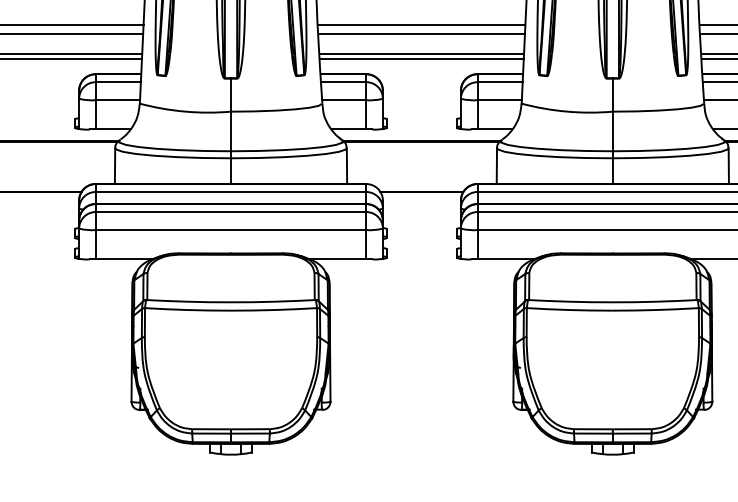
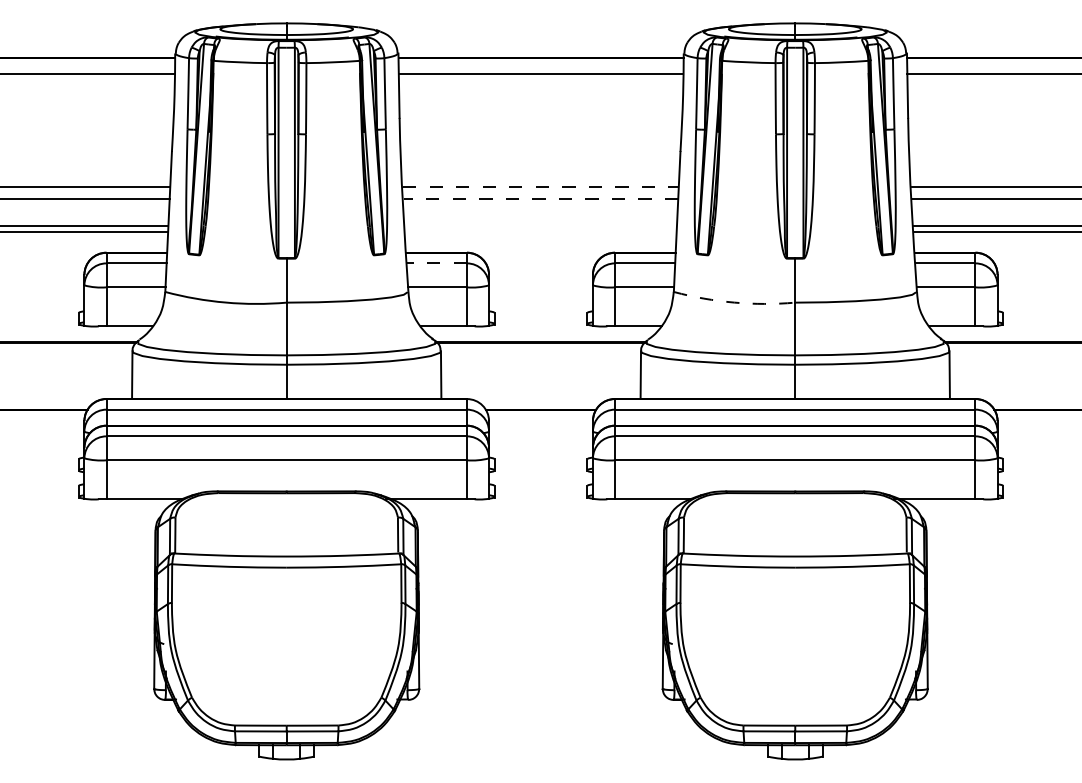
line: (421, 24) -> (540, 186), solid -> dashed
line: (421, 33) -> (540, 198), solid -> dashed
line: (421, 54) -> (540, 226), removed
line: (421, 59) -> (540, 232), removed
line: (343, 82) -> (436, 263), solid -> dashed
arc: (567, 111) -> (734, 302), solid -> dashed

